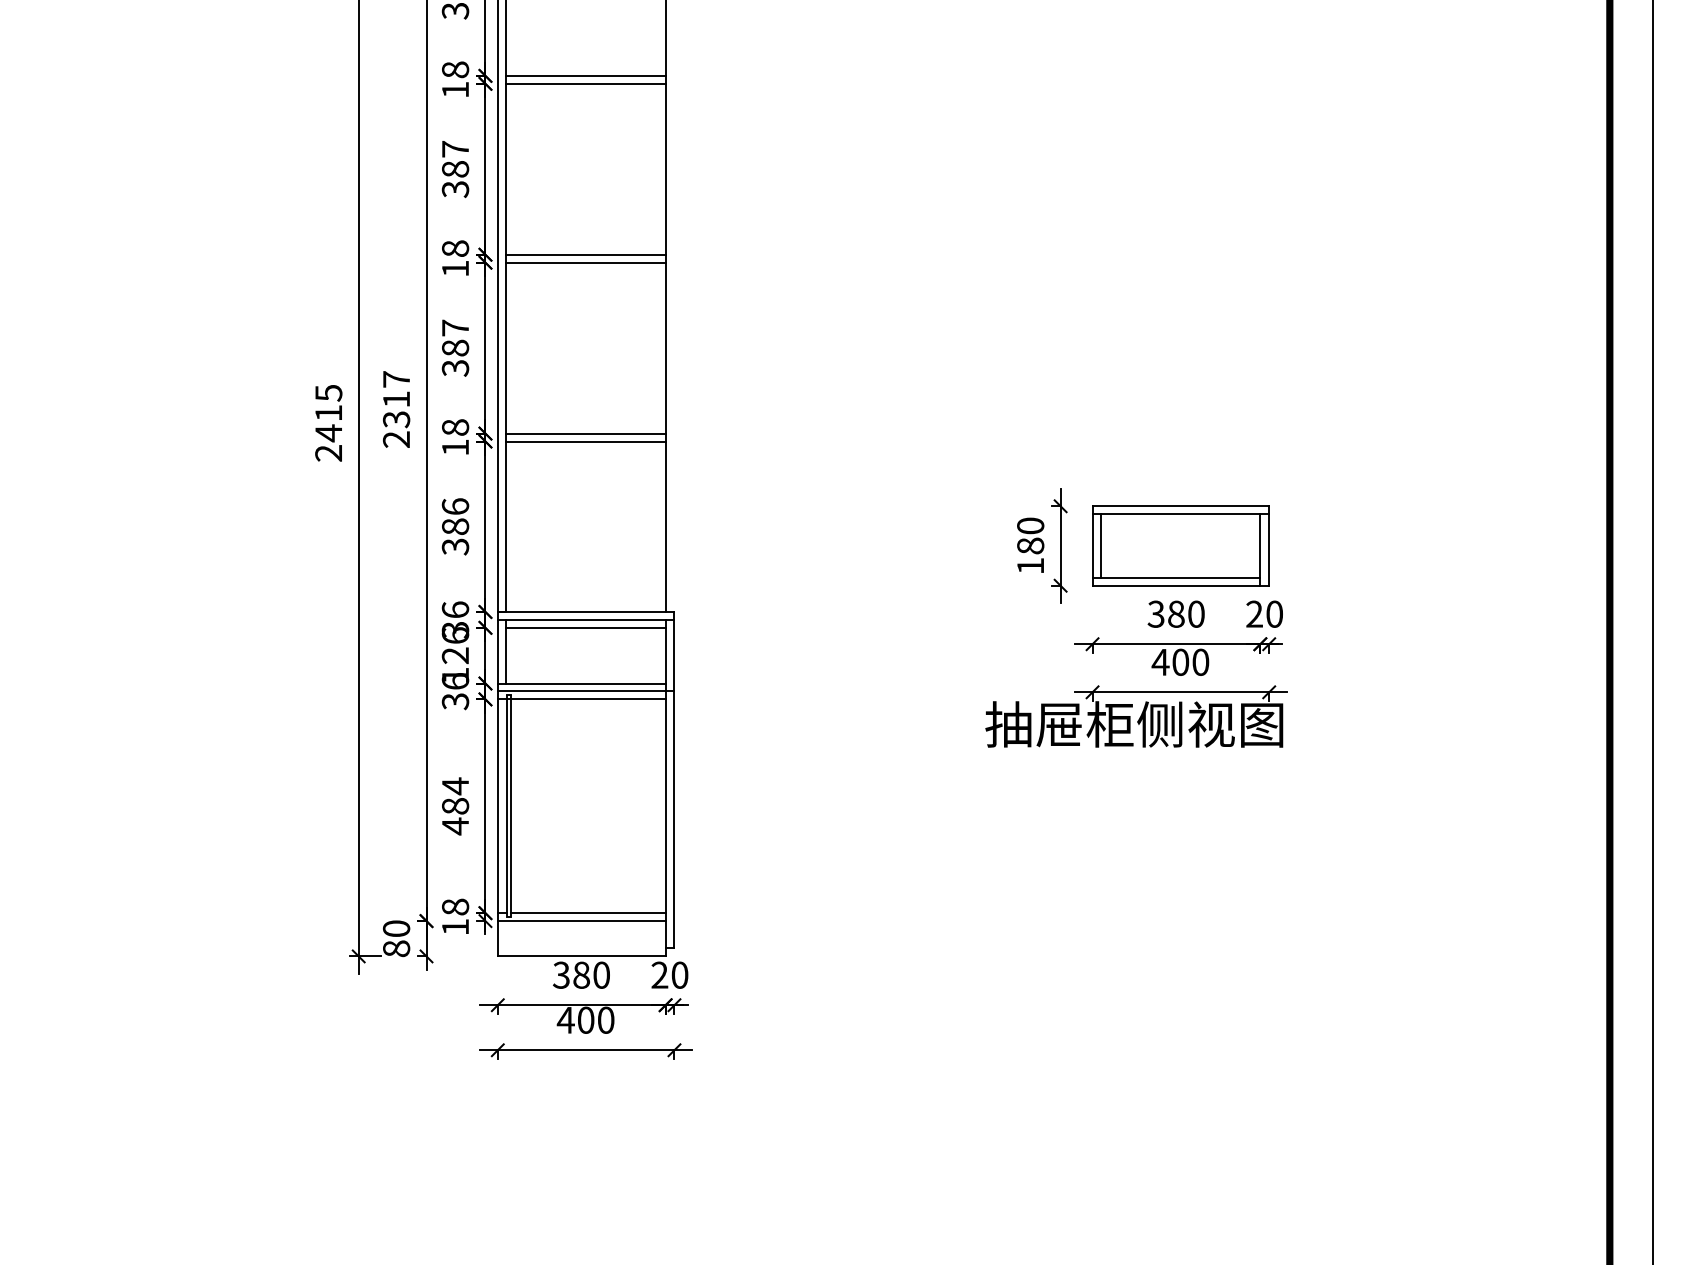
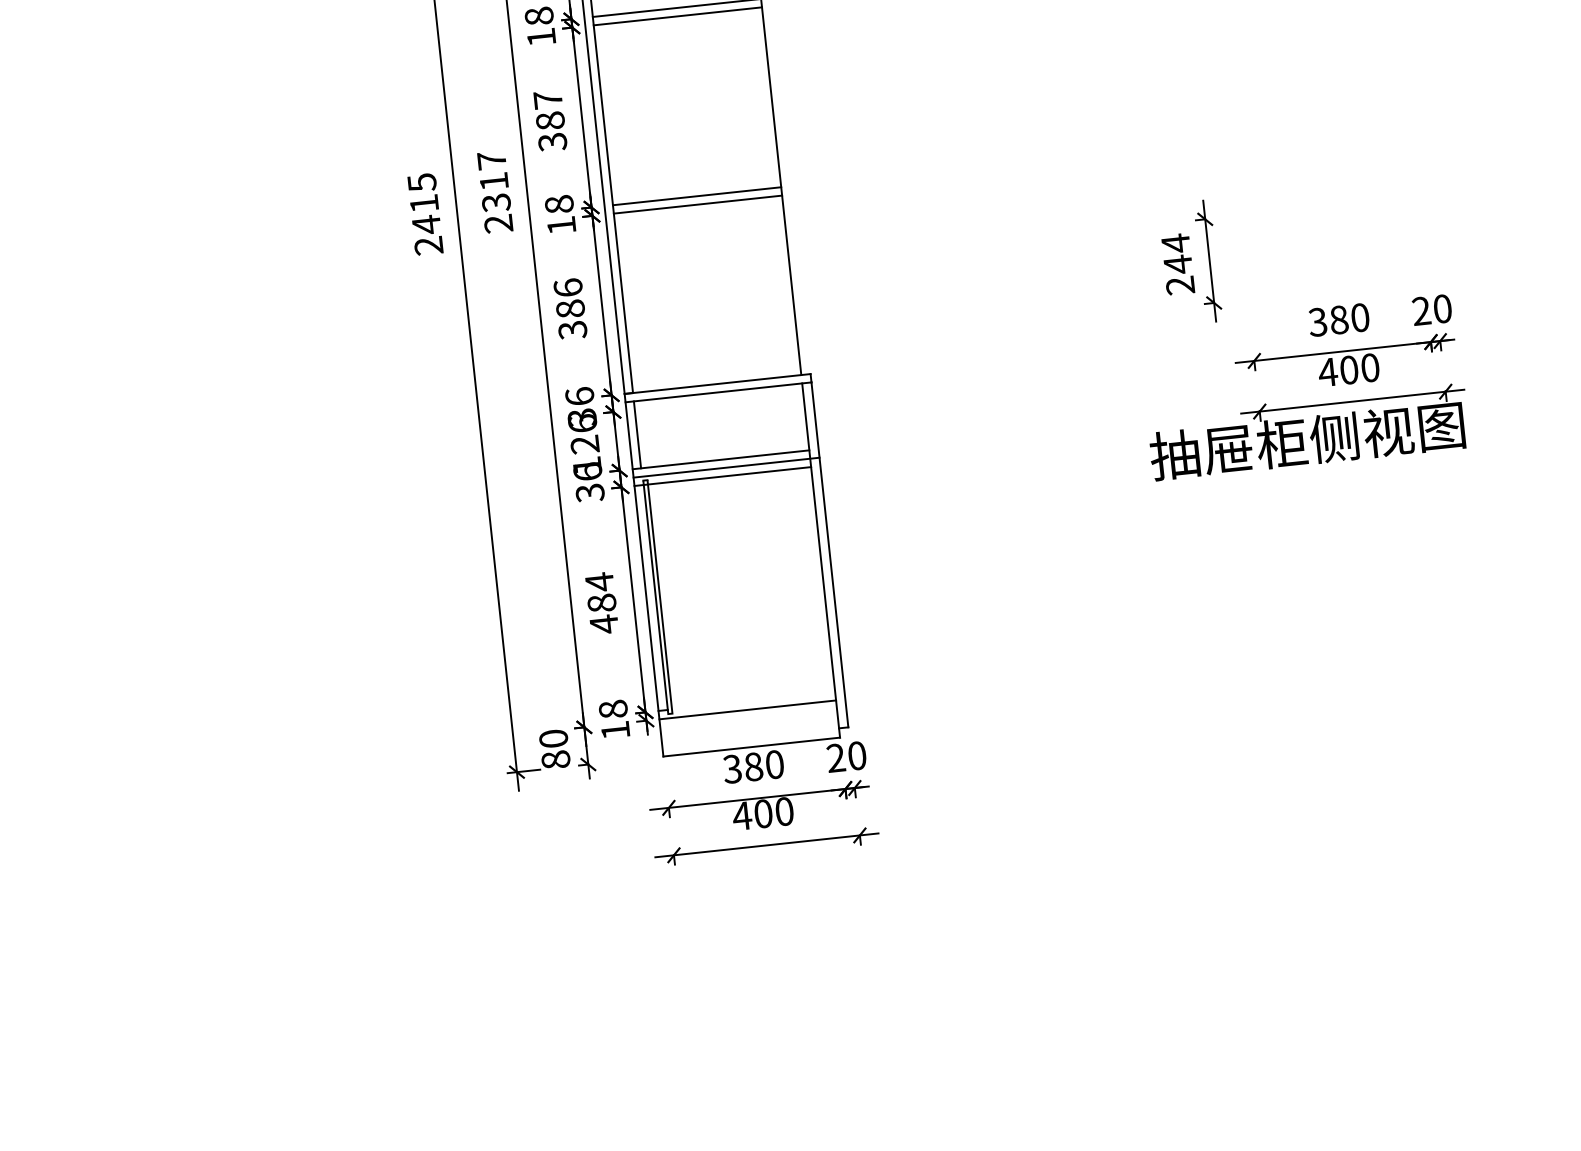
text: (1030, 545) -> (1177, 264), 180 -> 244
part: (1180, 545) -> (1335, 247), removed
line: (585, 627) -> (718, 400), removed
line: (587, 913) -> (752, 701), removed

